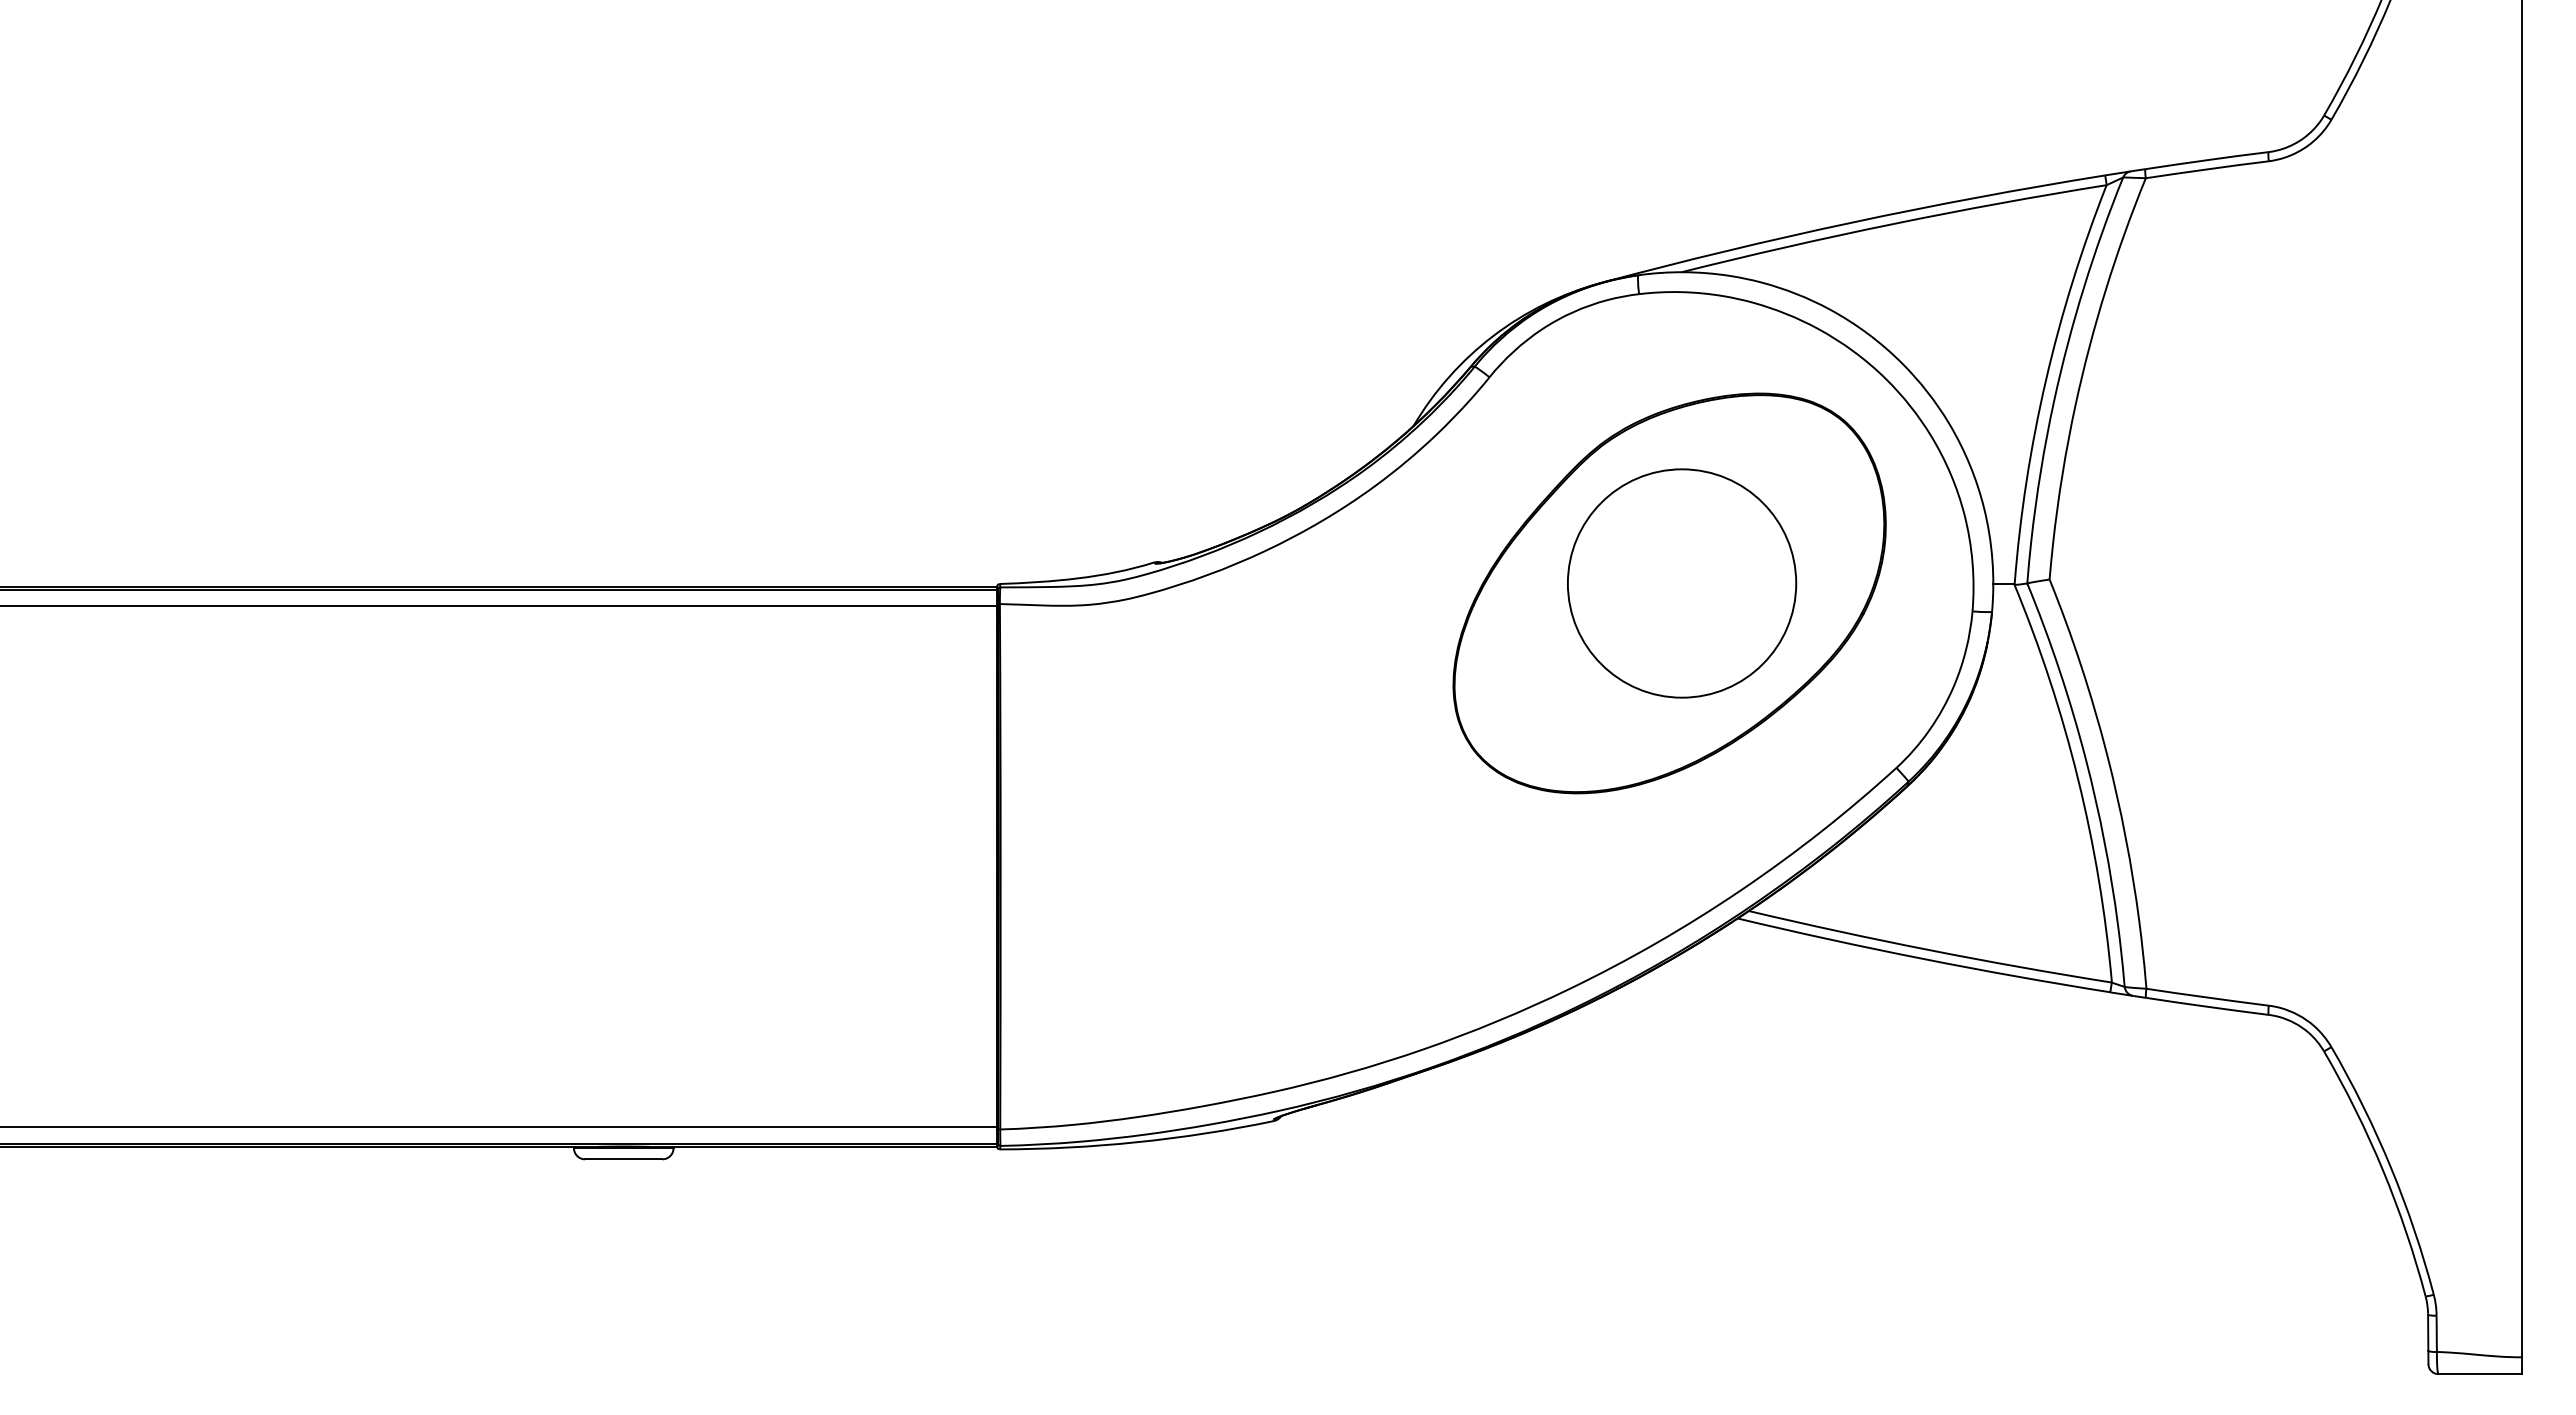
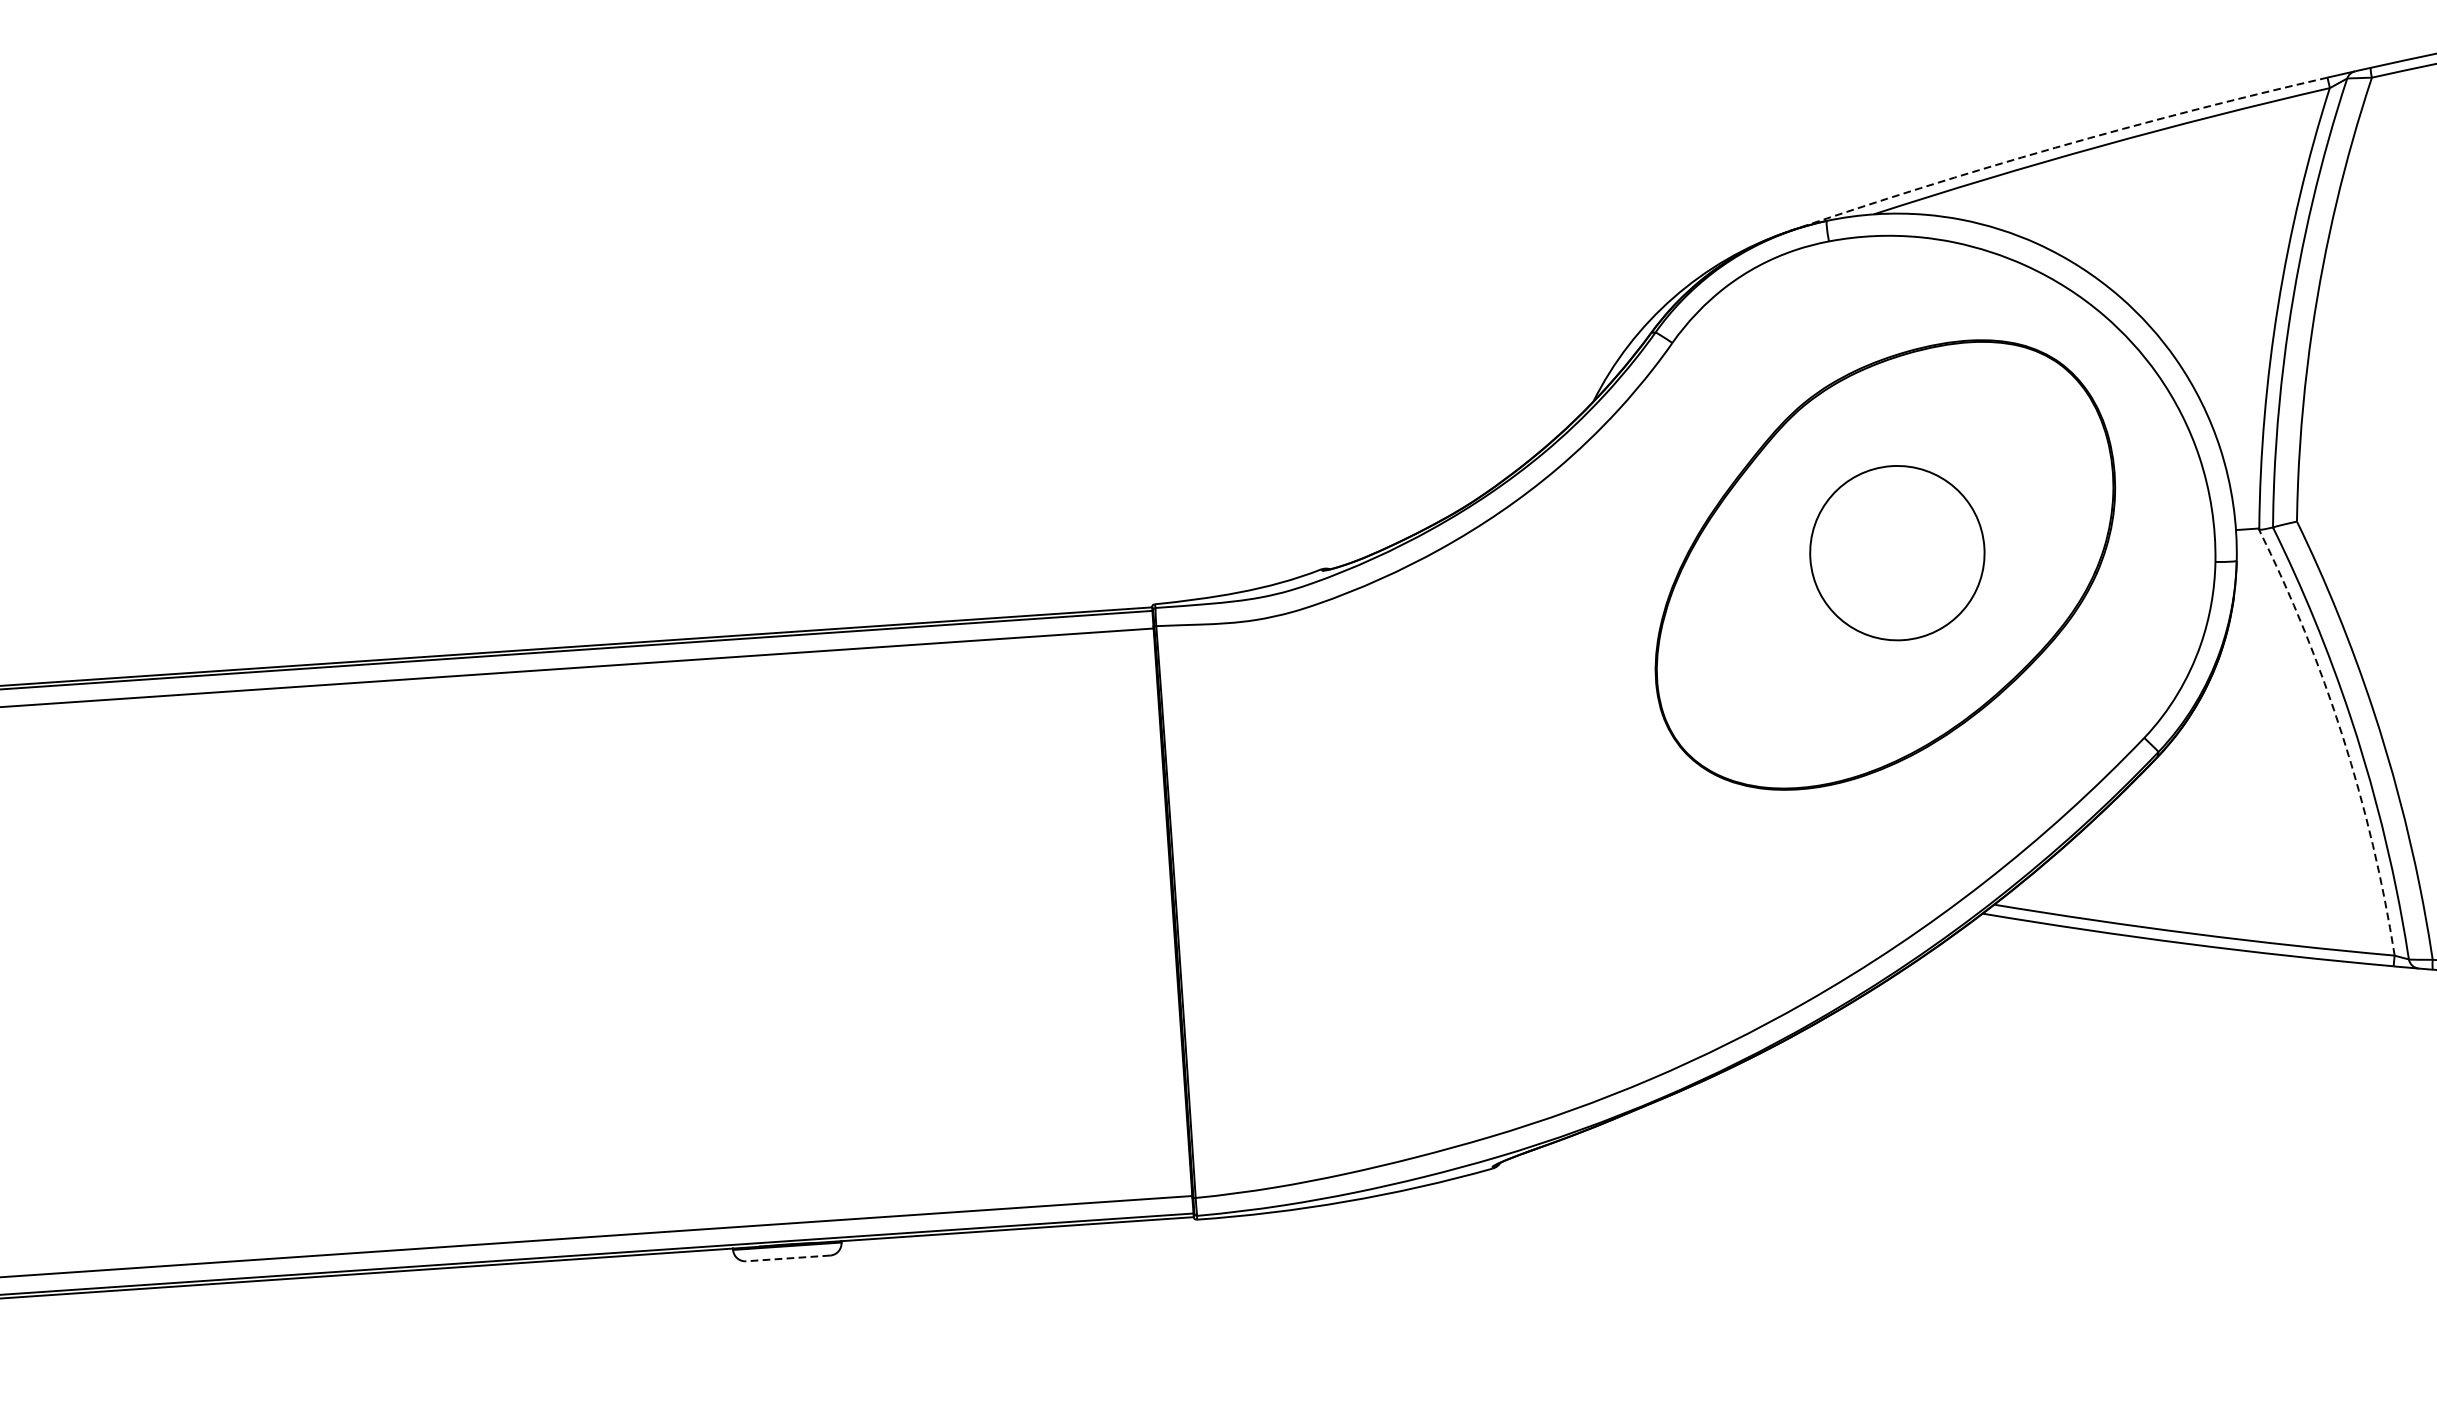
arc: (1852, 222) -> (2055, 147), solid -> dashed
circle: (1682, 583) -> (1897, 553), size x0.7
arc: (2078, 779) -> (2343, 737), solid -> dashed
line: (623, 1159) -> (787, 1258), solid -> dashed

